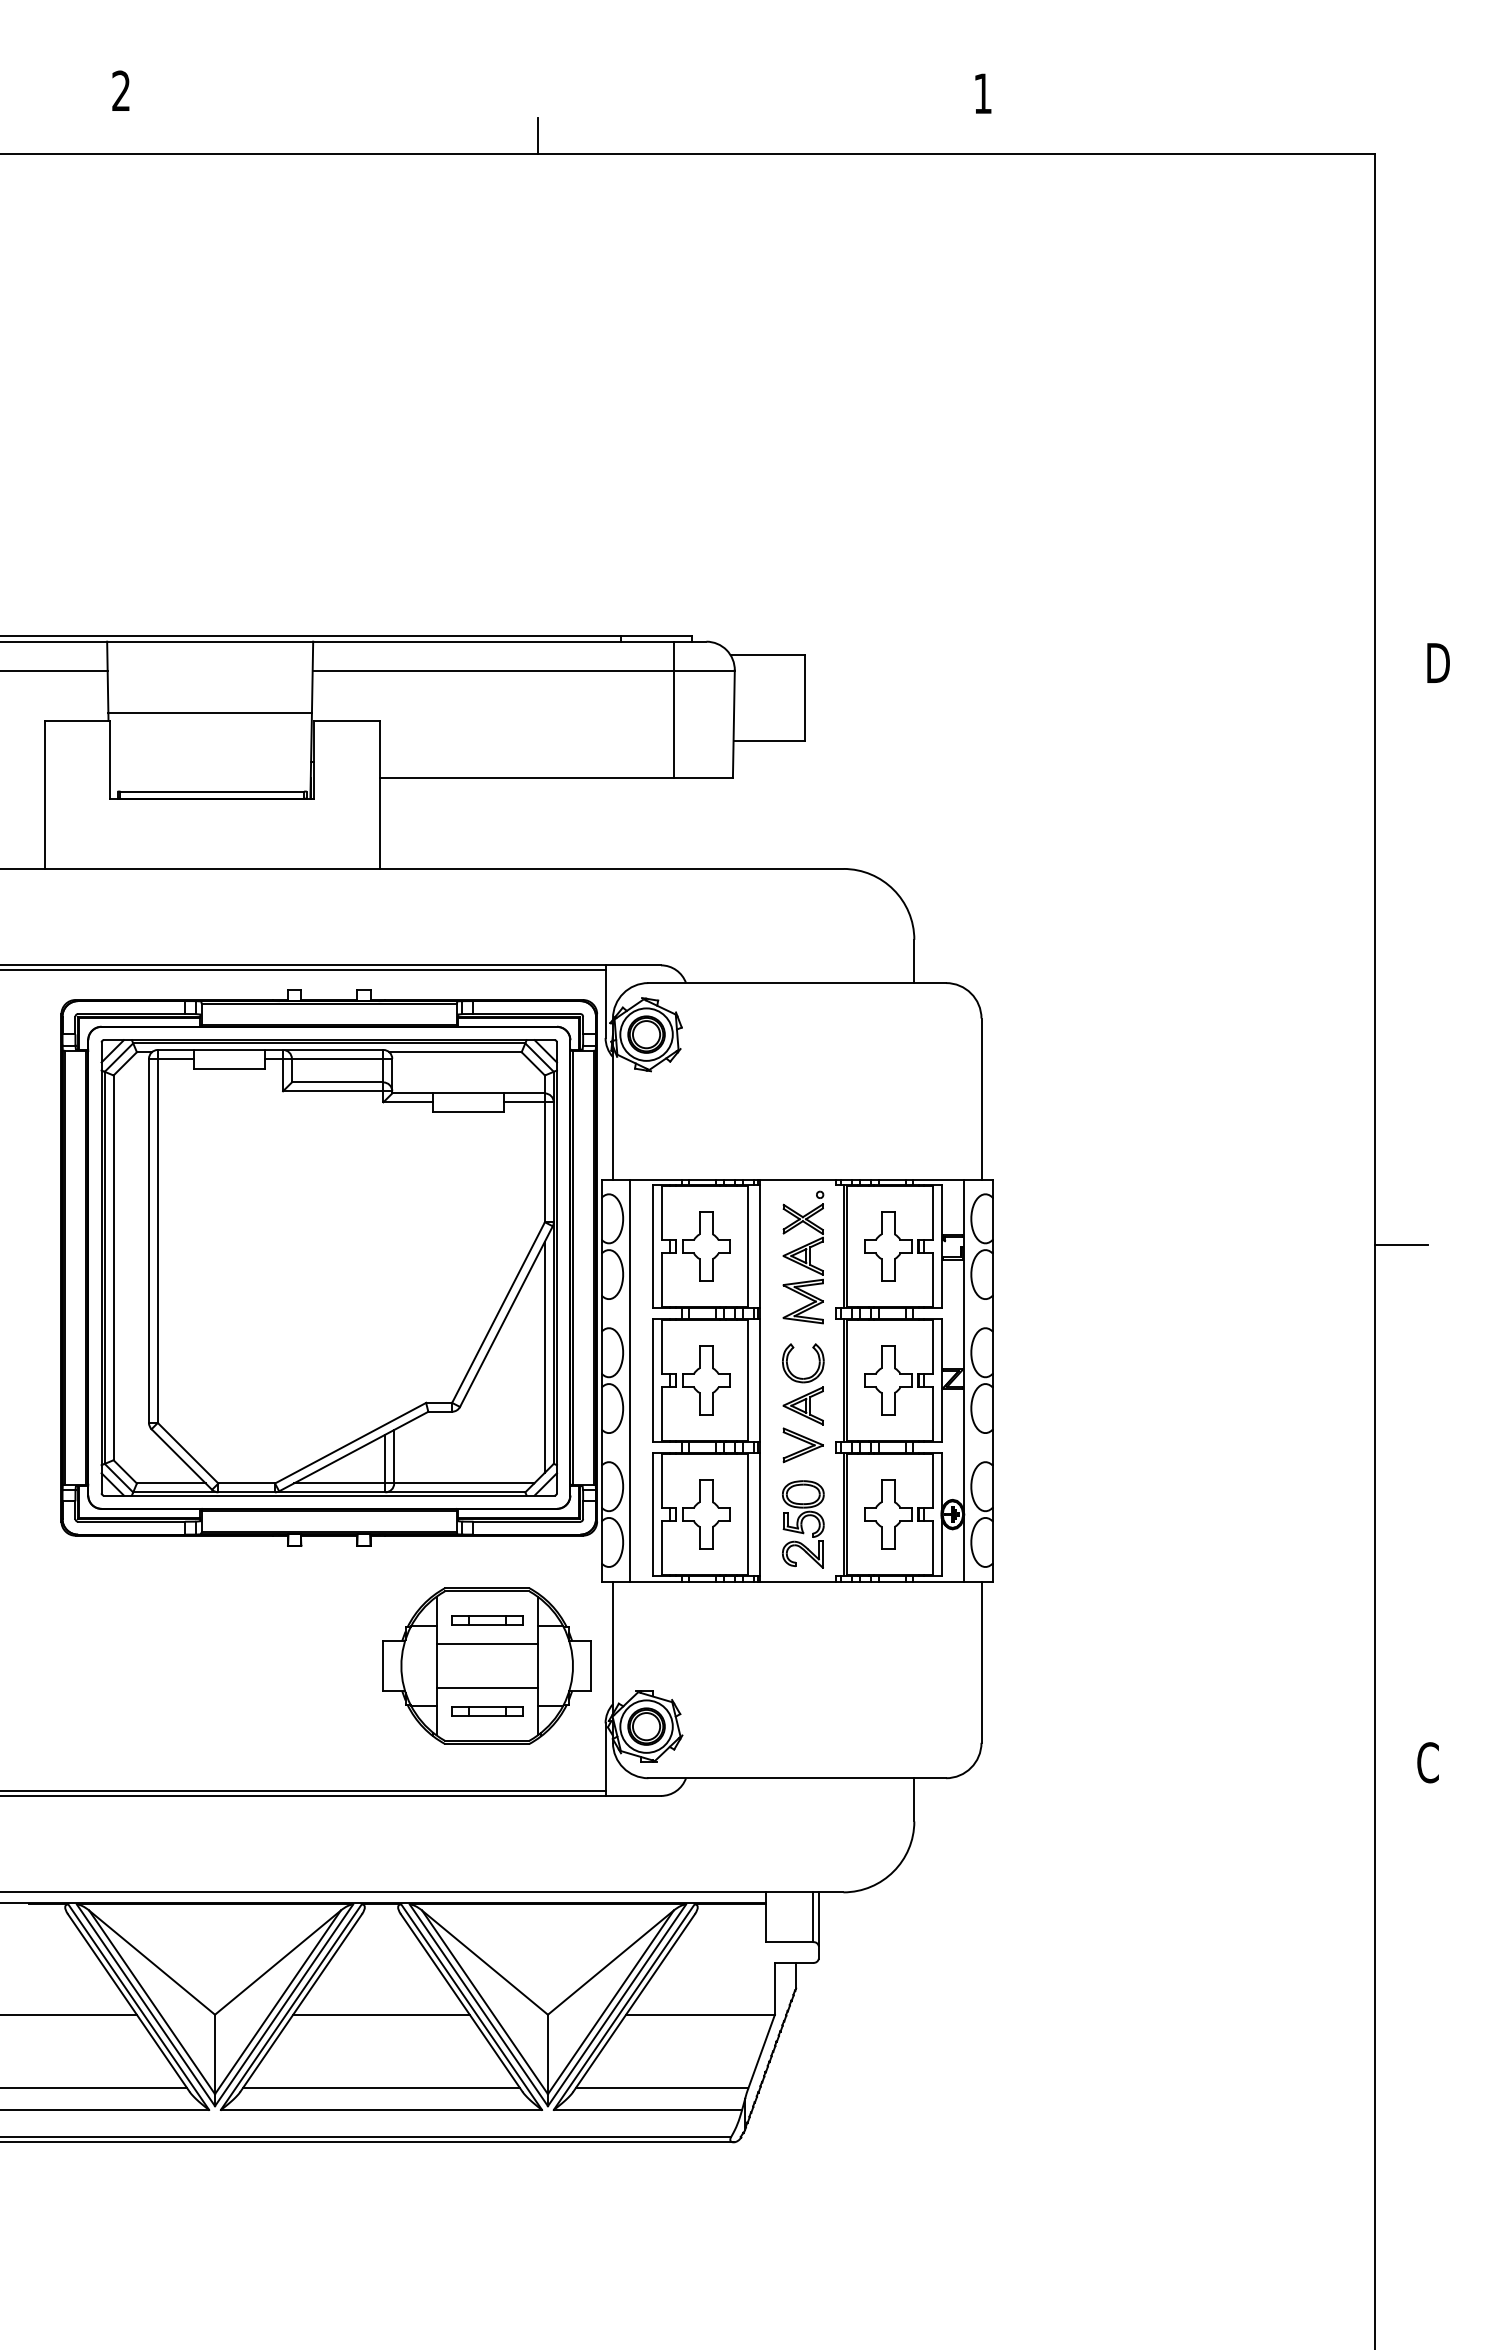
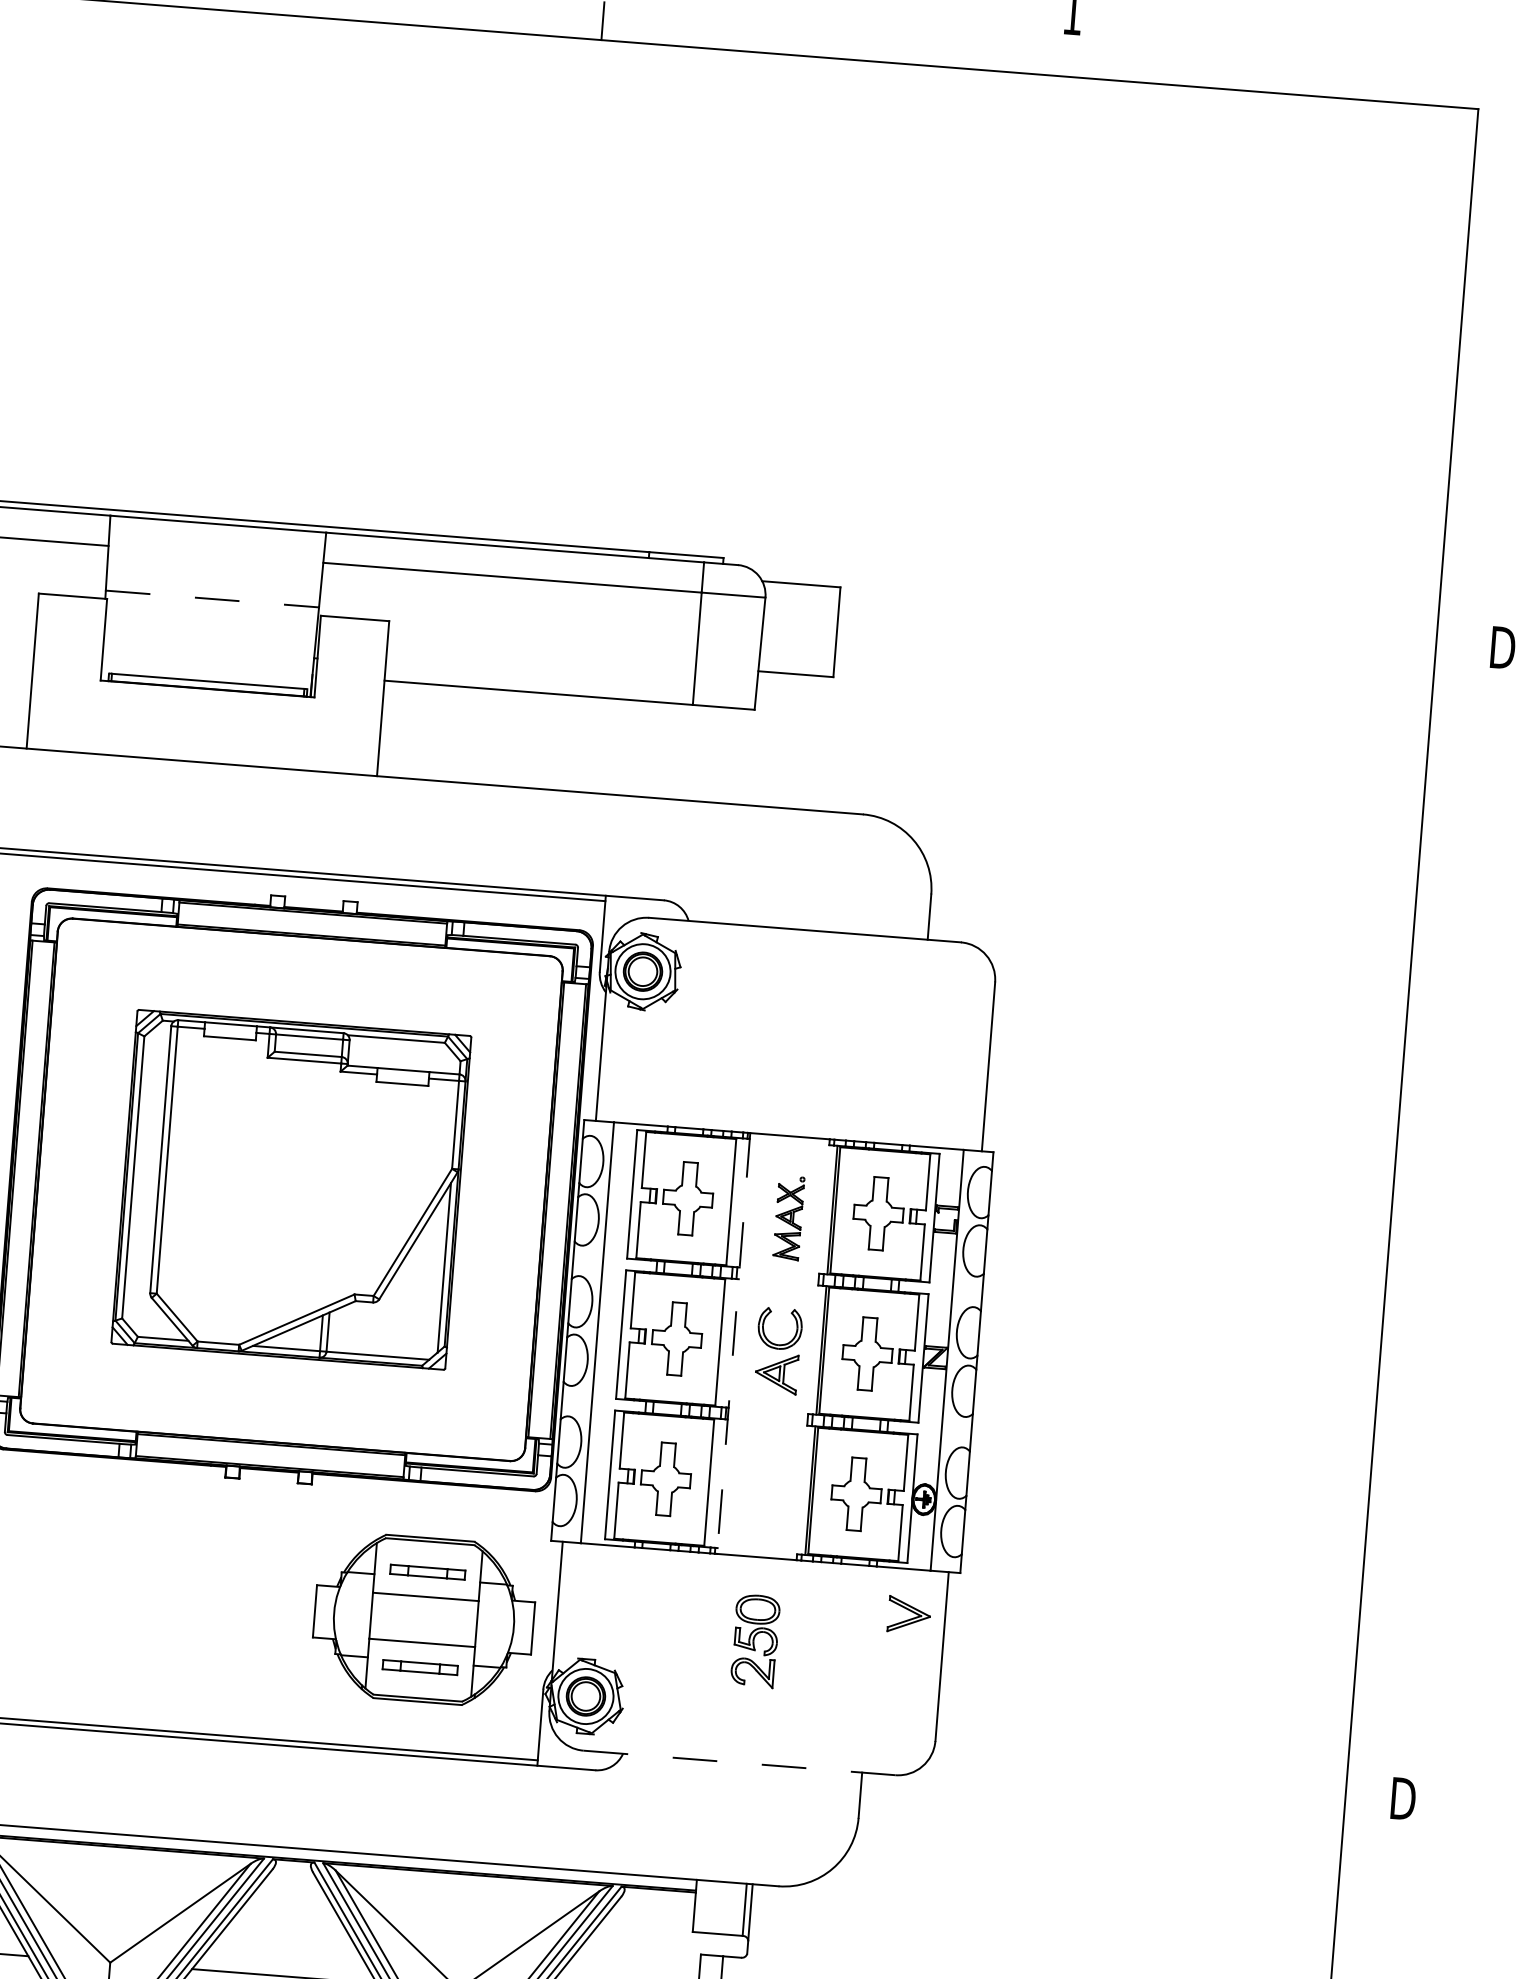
line: (210, 713) -> (212, 599), solid -> dashed
line: (1400, 1245) -> (1415, 1254), removed
part: (803, 1257) -> (789, 1218), size x0.6
part: (328, 1267) -> (290, 1189), size x0.7
line: (760, 1380) -> (733, 1343), solid -> dashed
part: (802, 1445) -> (908, 1615), moved
part: (803, 1524) -> (755, 1641), moved
text: (1429, 1762) -> (1403, 1798), C -> D
line: (797, 1778) -> (739, 1763), solid -> dashed

